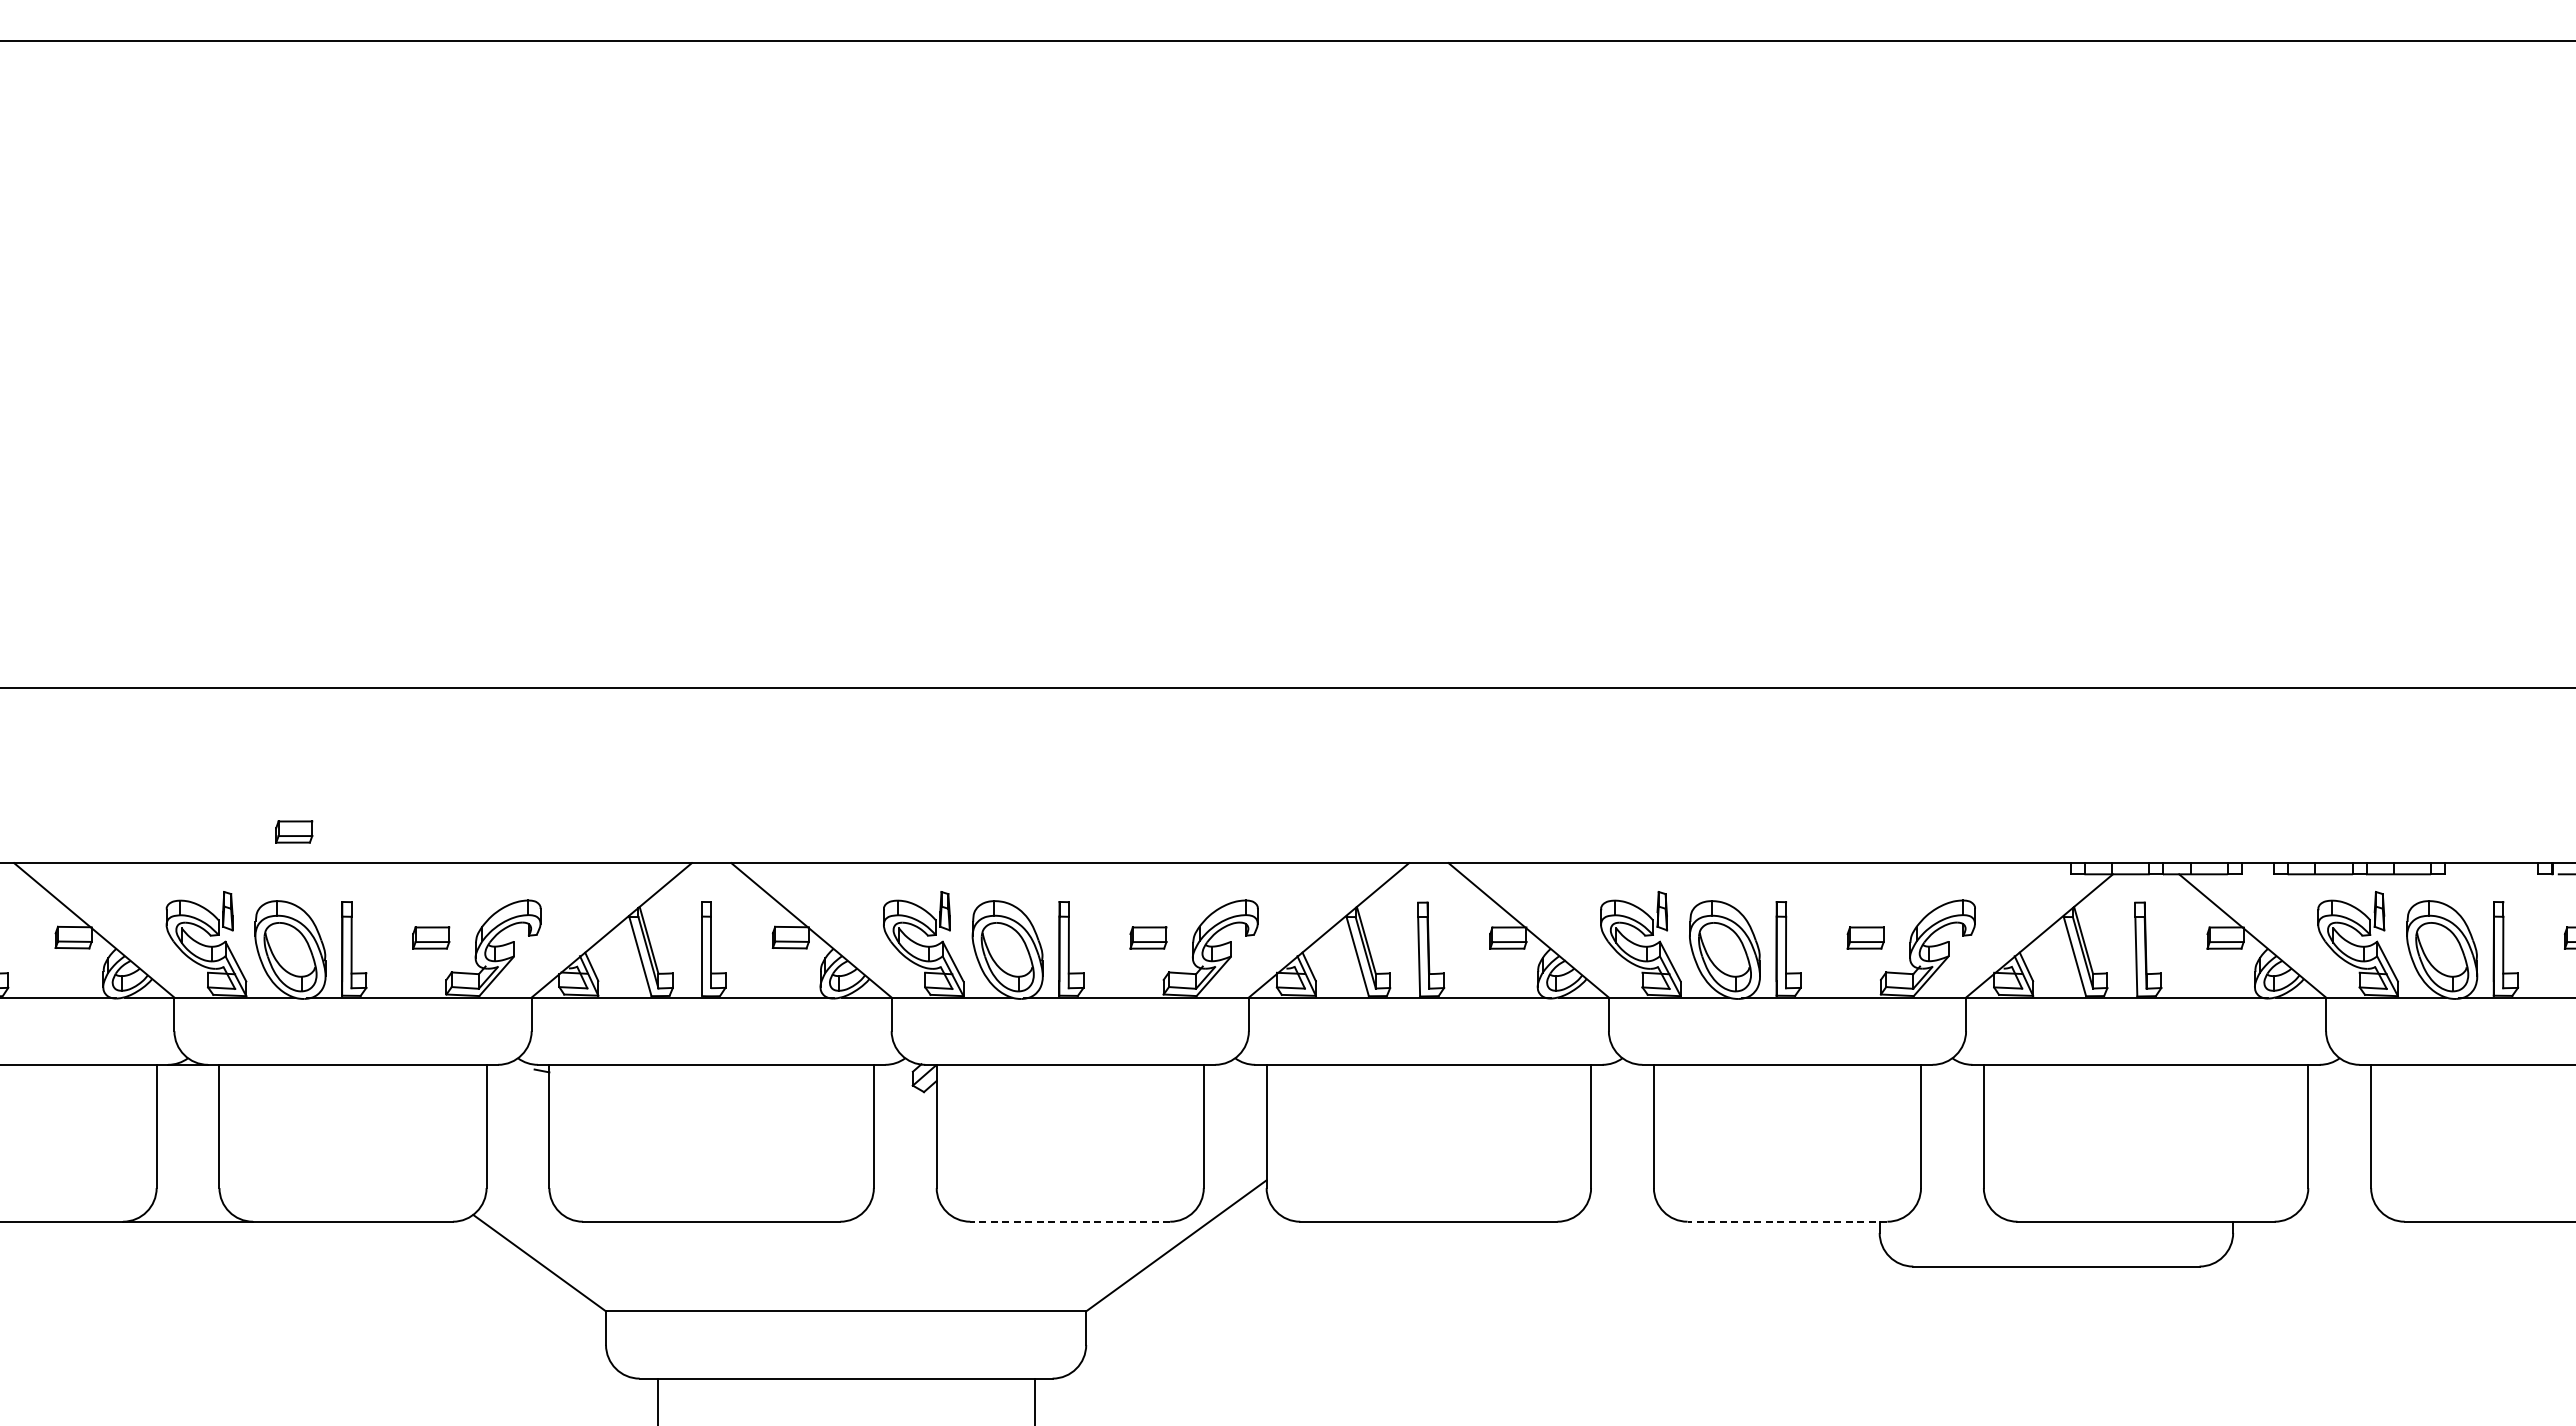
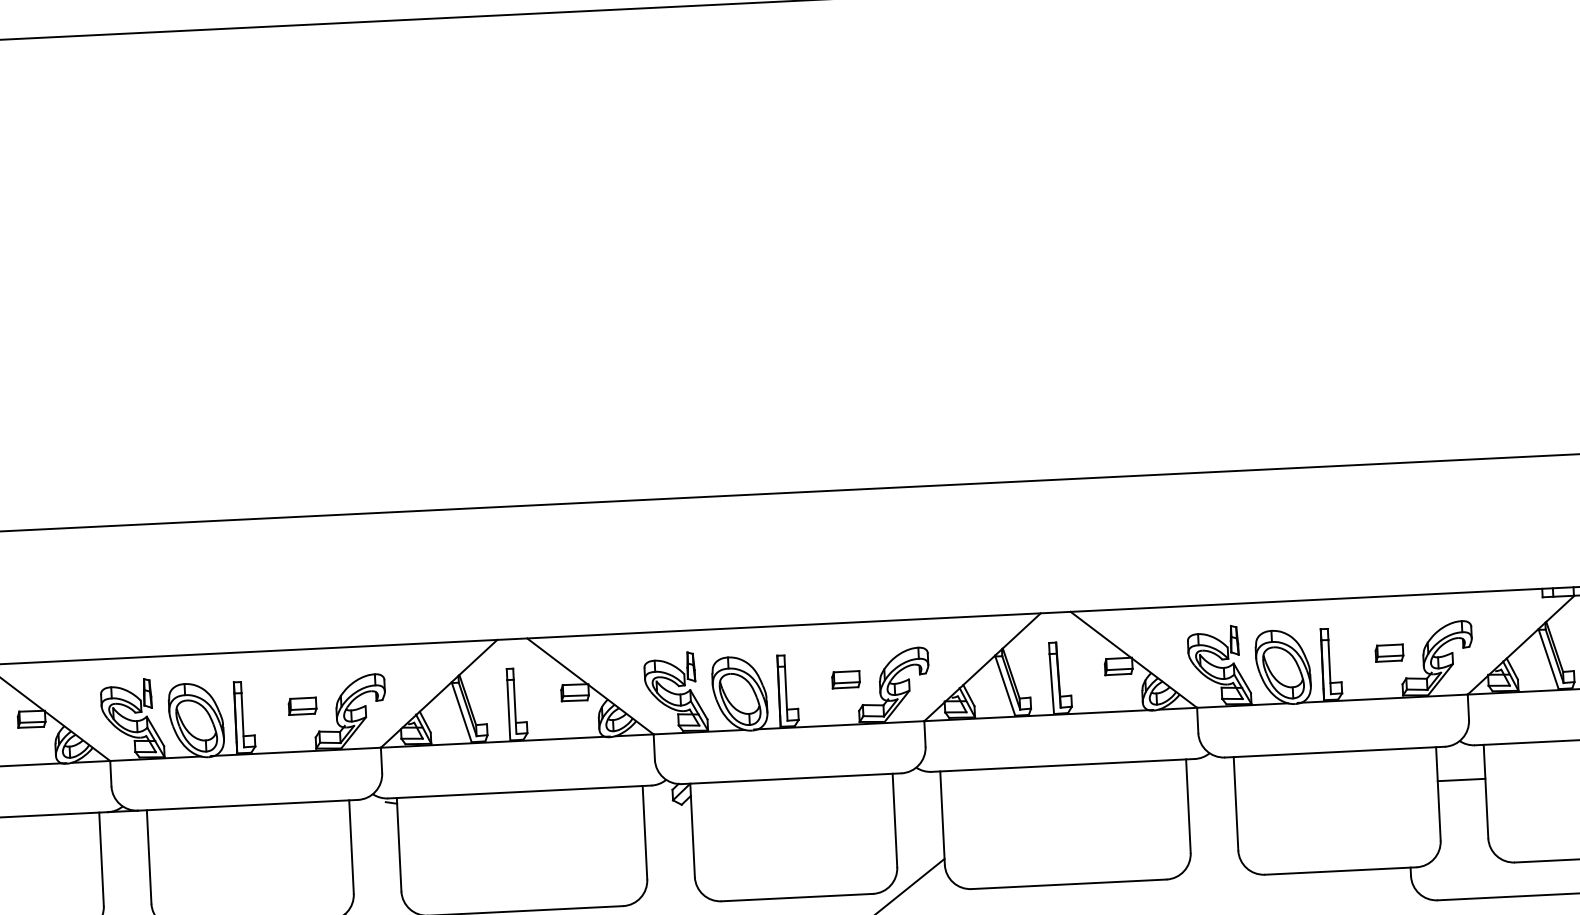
part: (294, 831) -> (195, 630), removed
line: (1952, 1109) -> (1461, 779), added
line: (1070, 1221) -> (797, 897), dashed -> solid
line: (1787, 1221) -> (1340, 870), dashed -> solid

